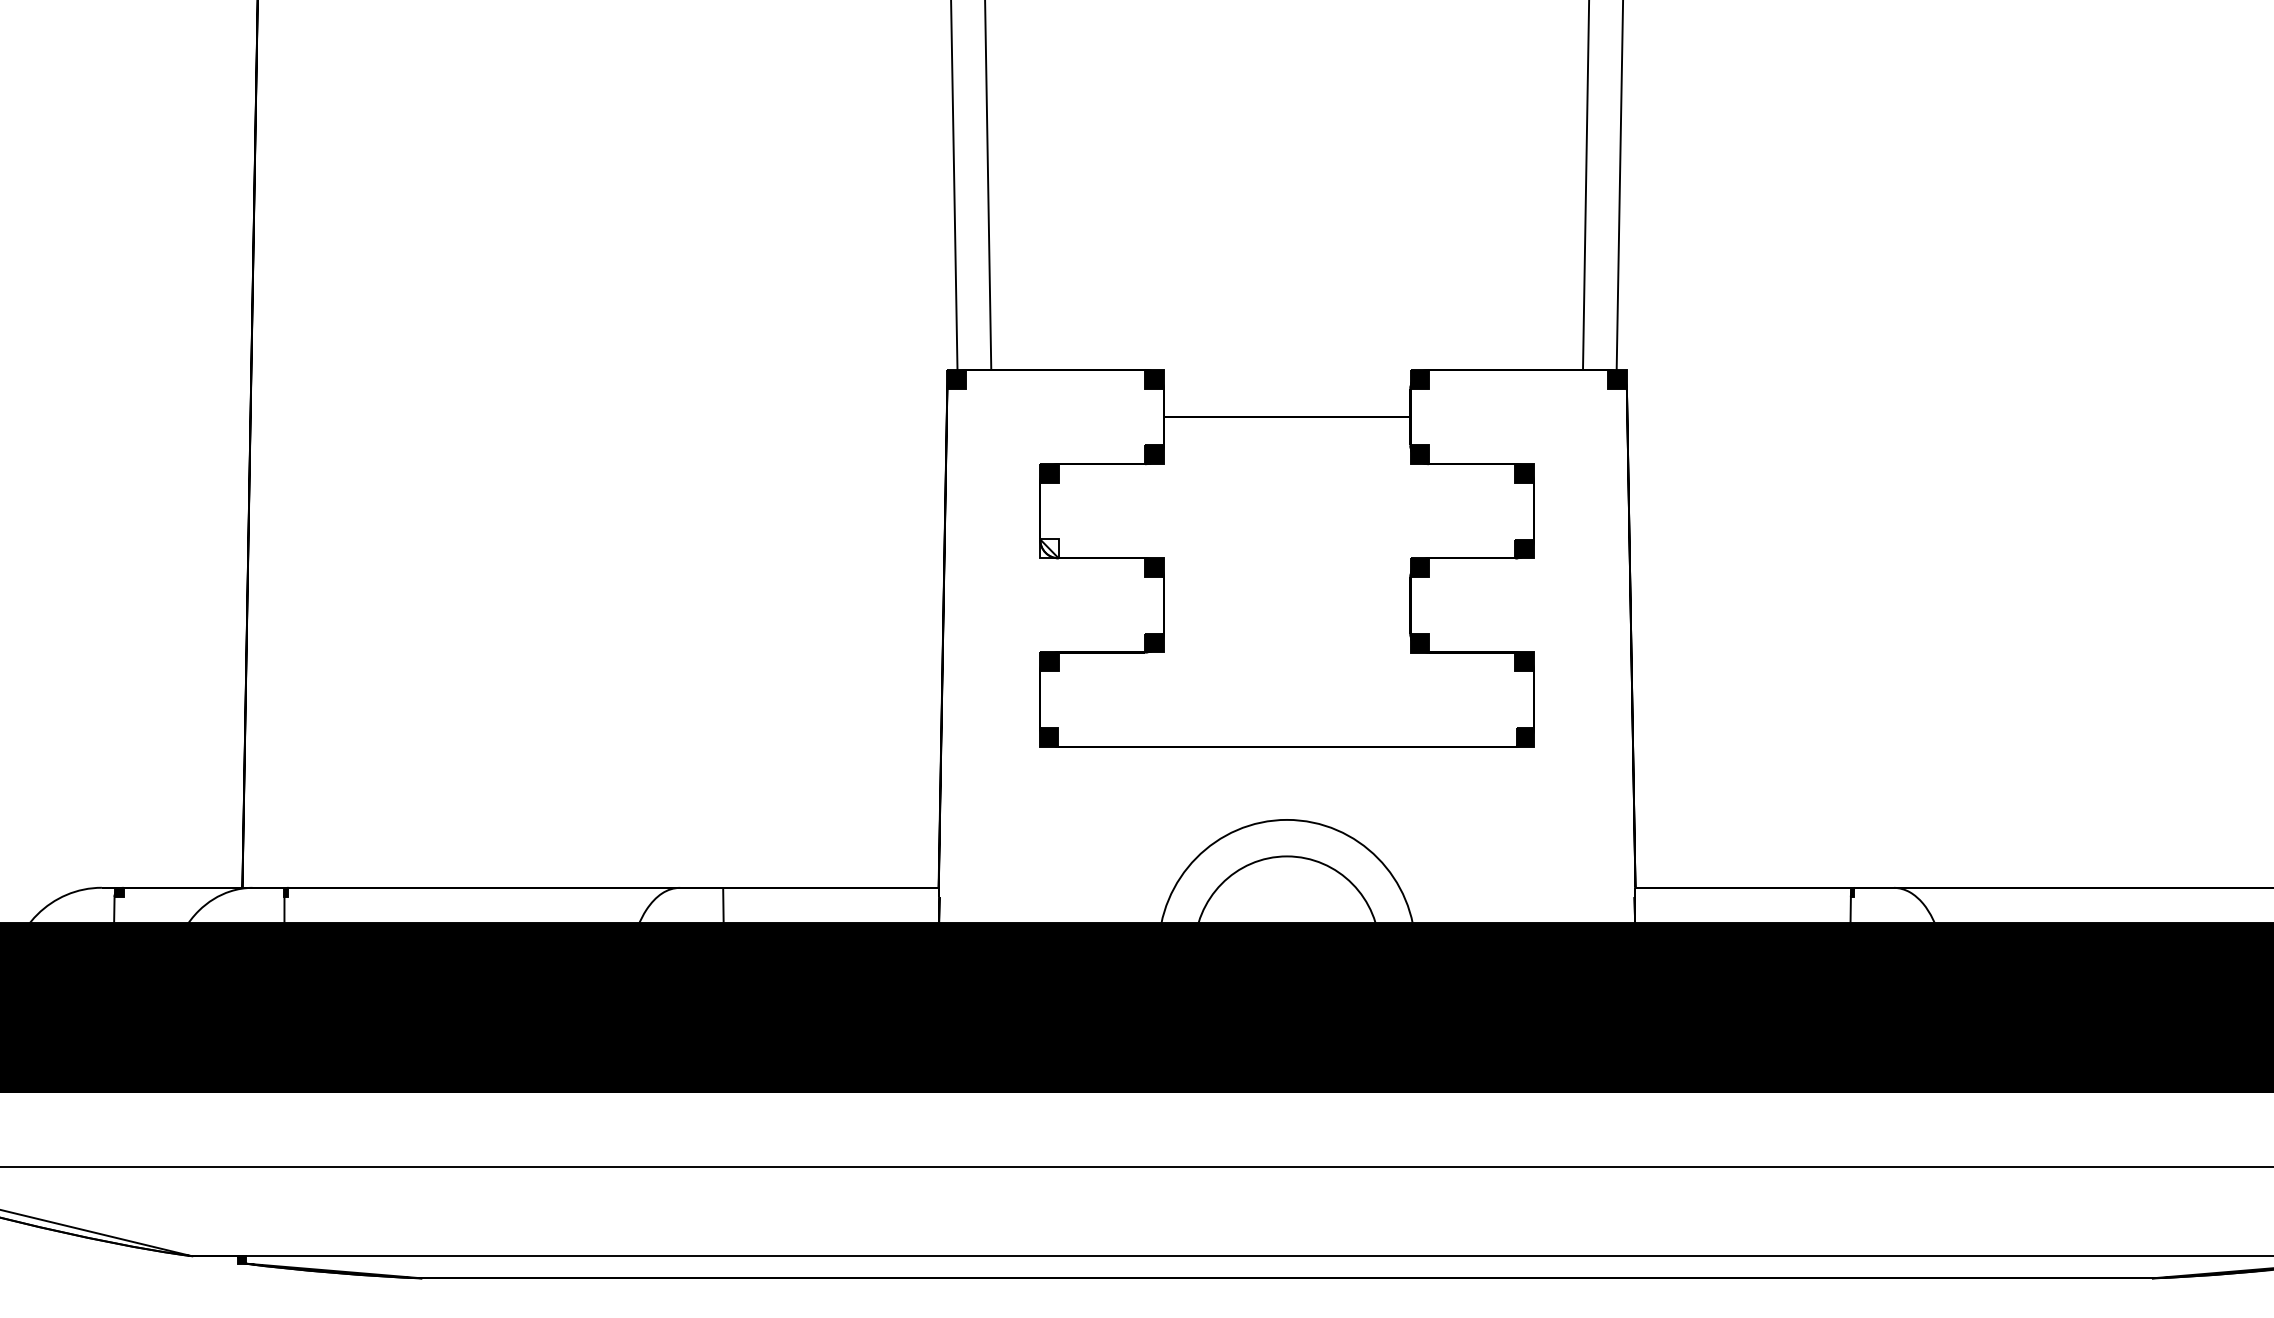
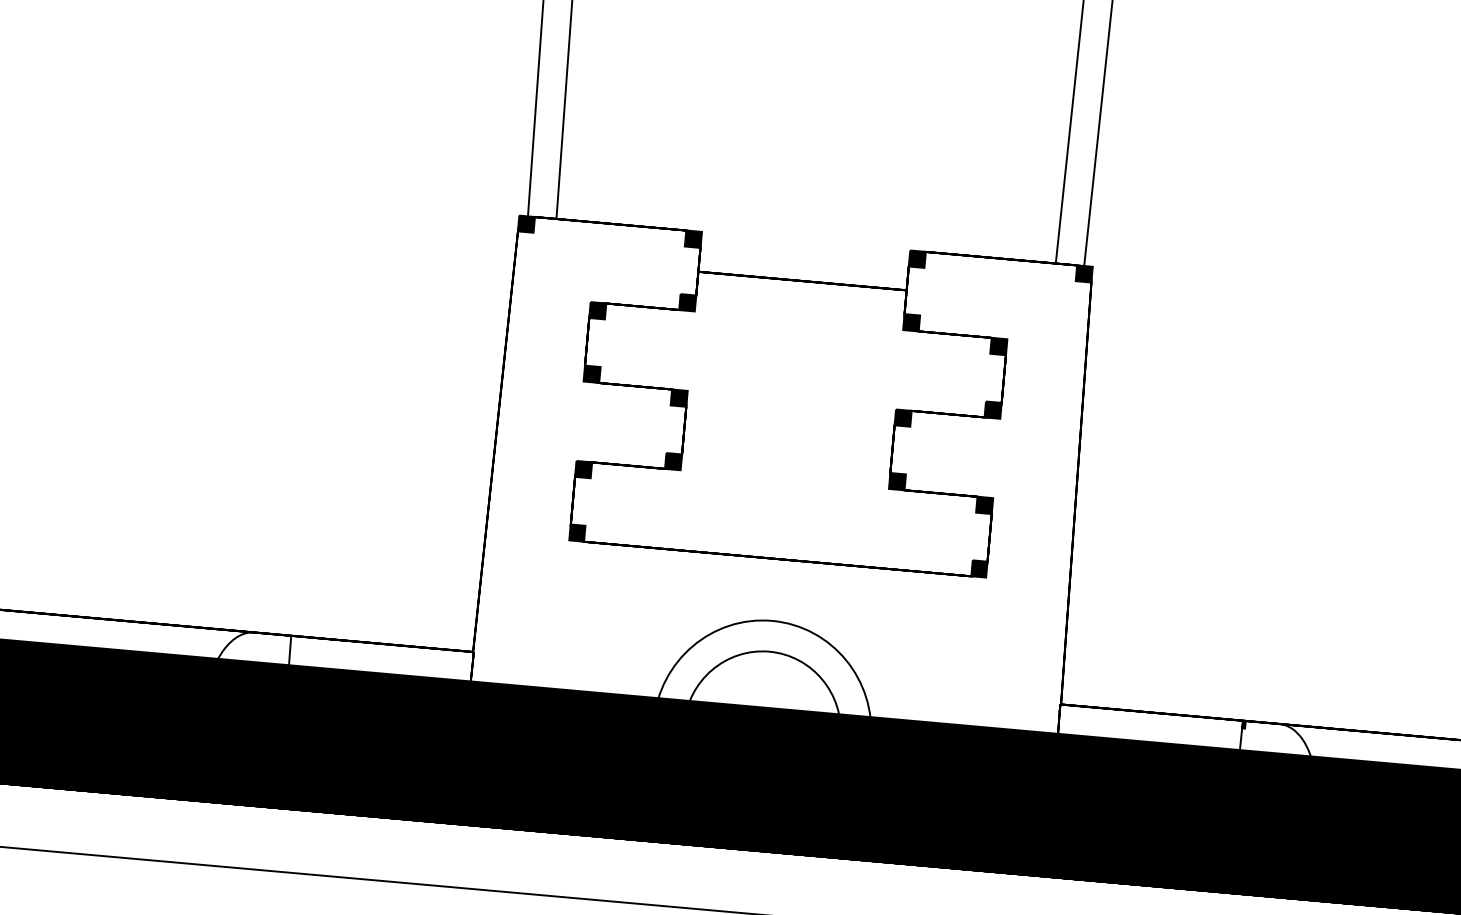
fill: (1049, 548) -> (592, 373), added

